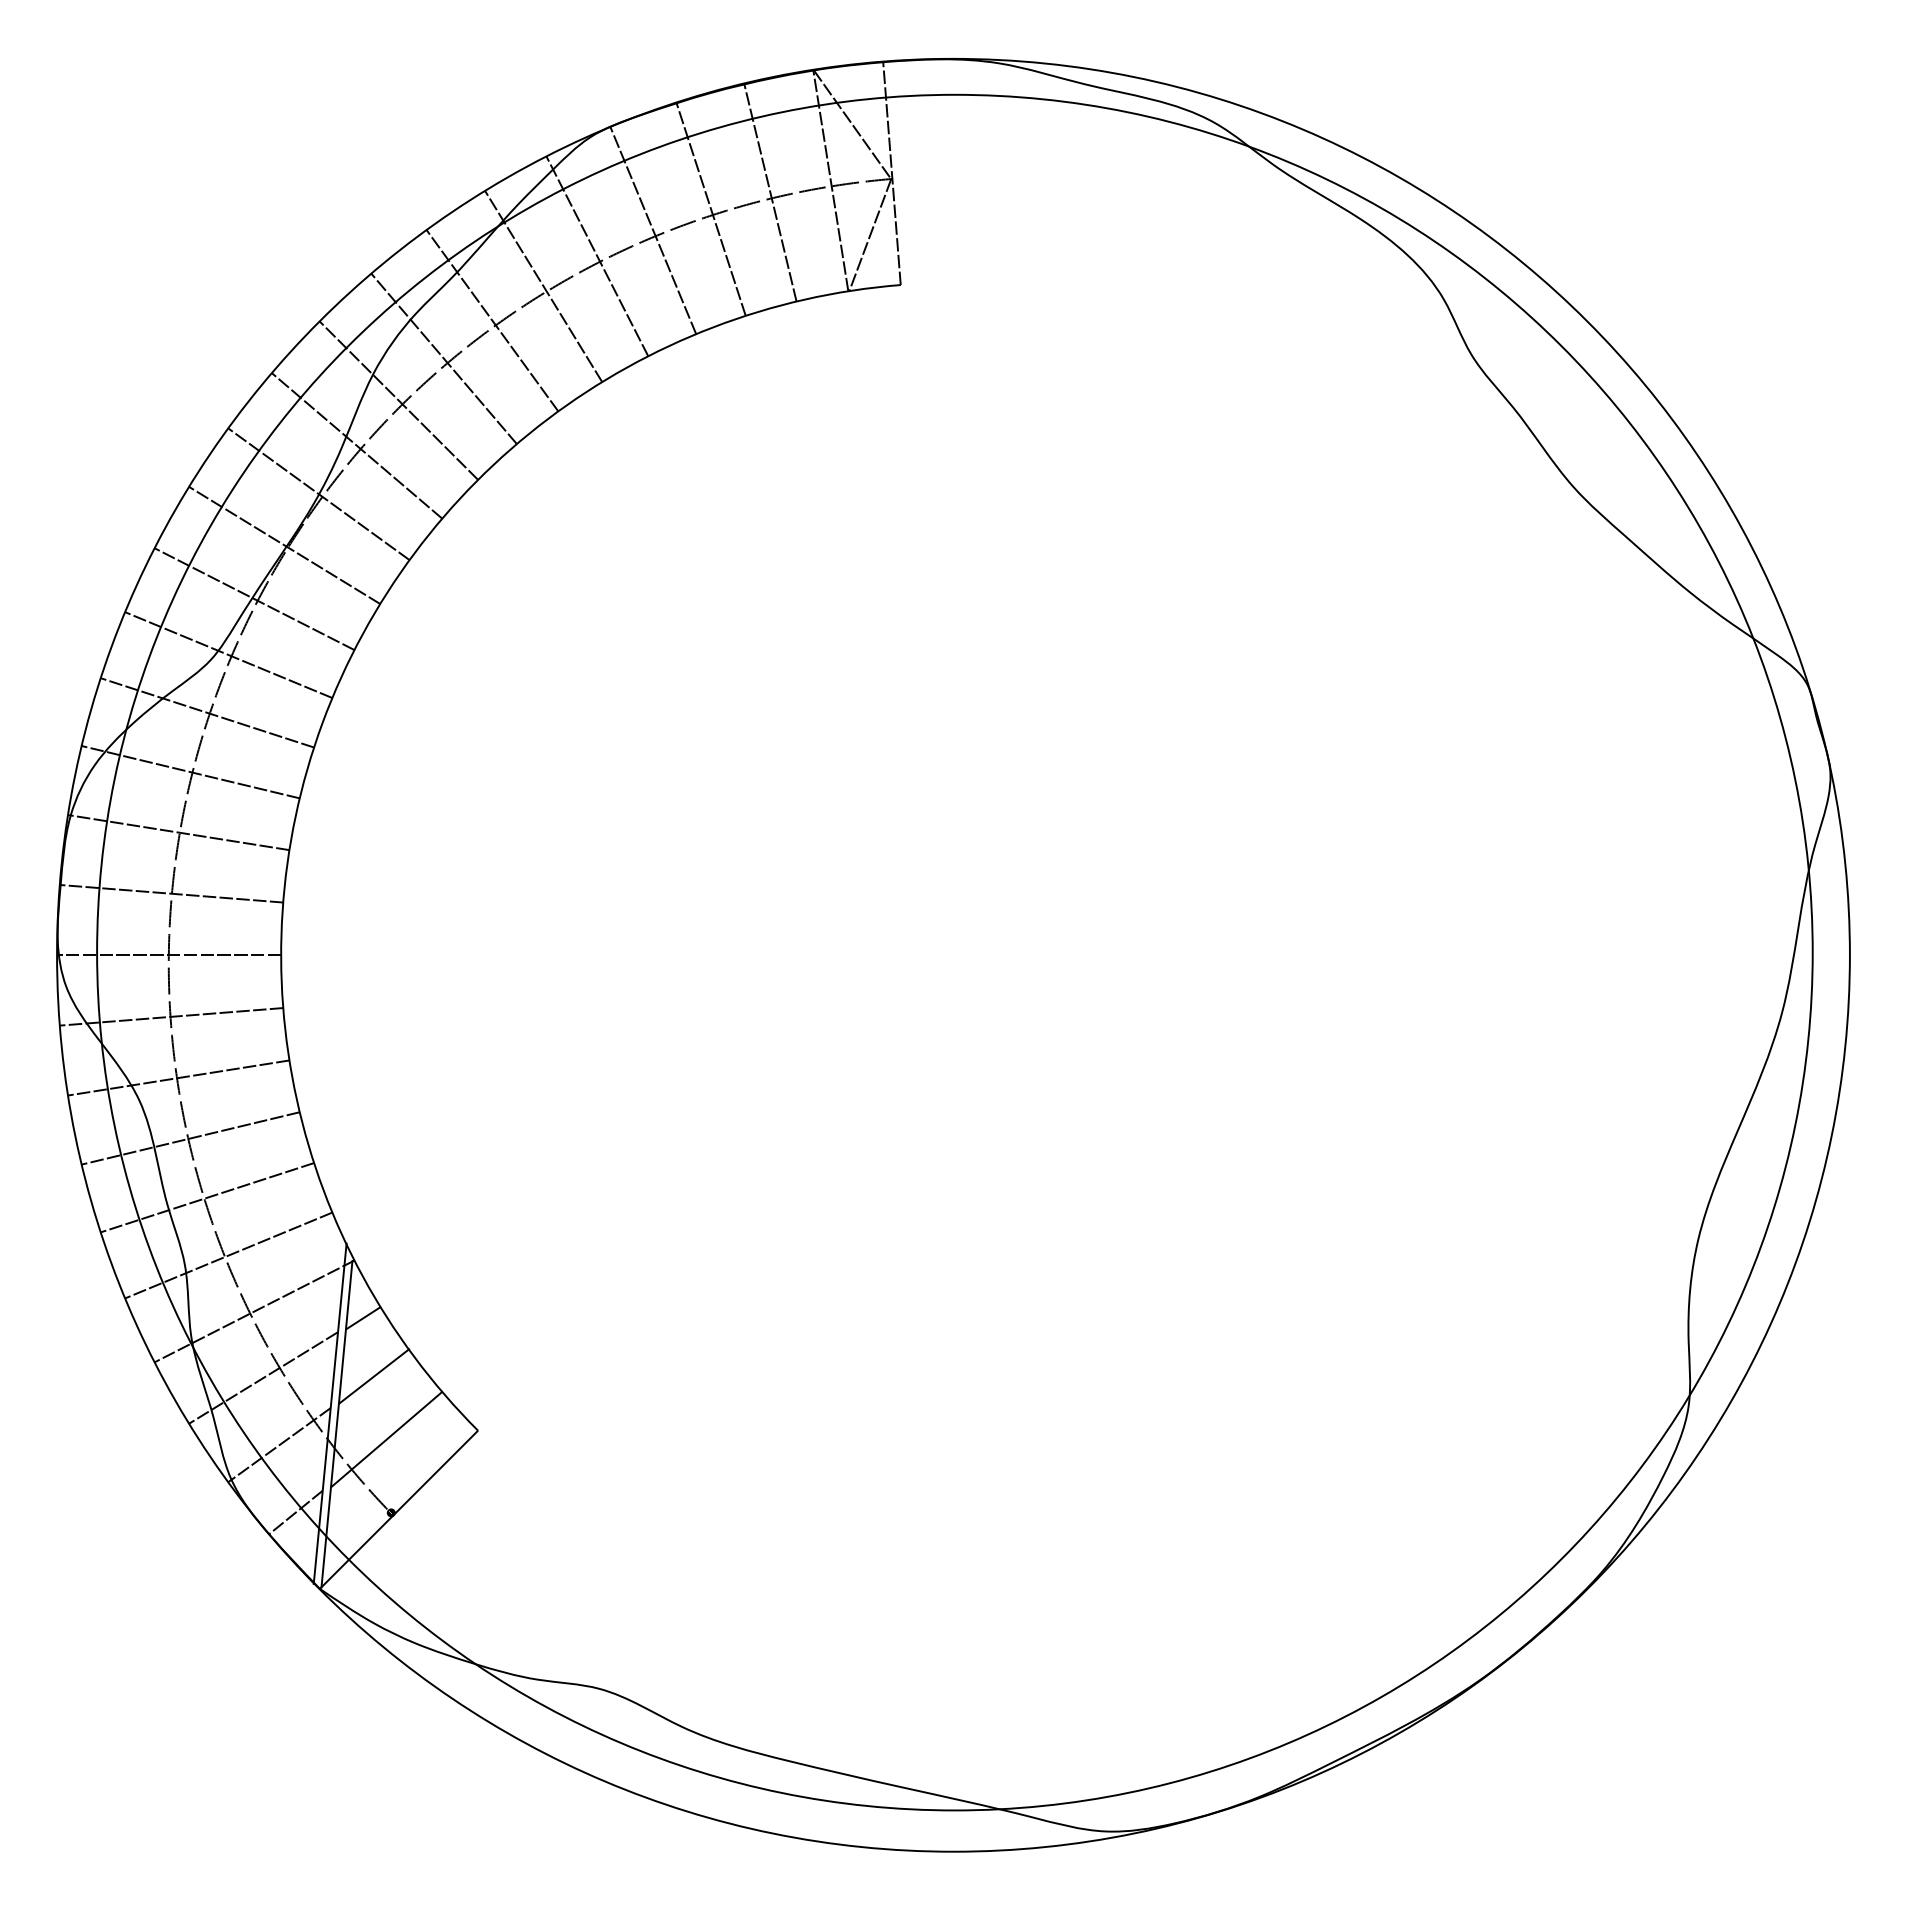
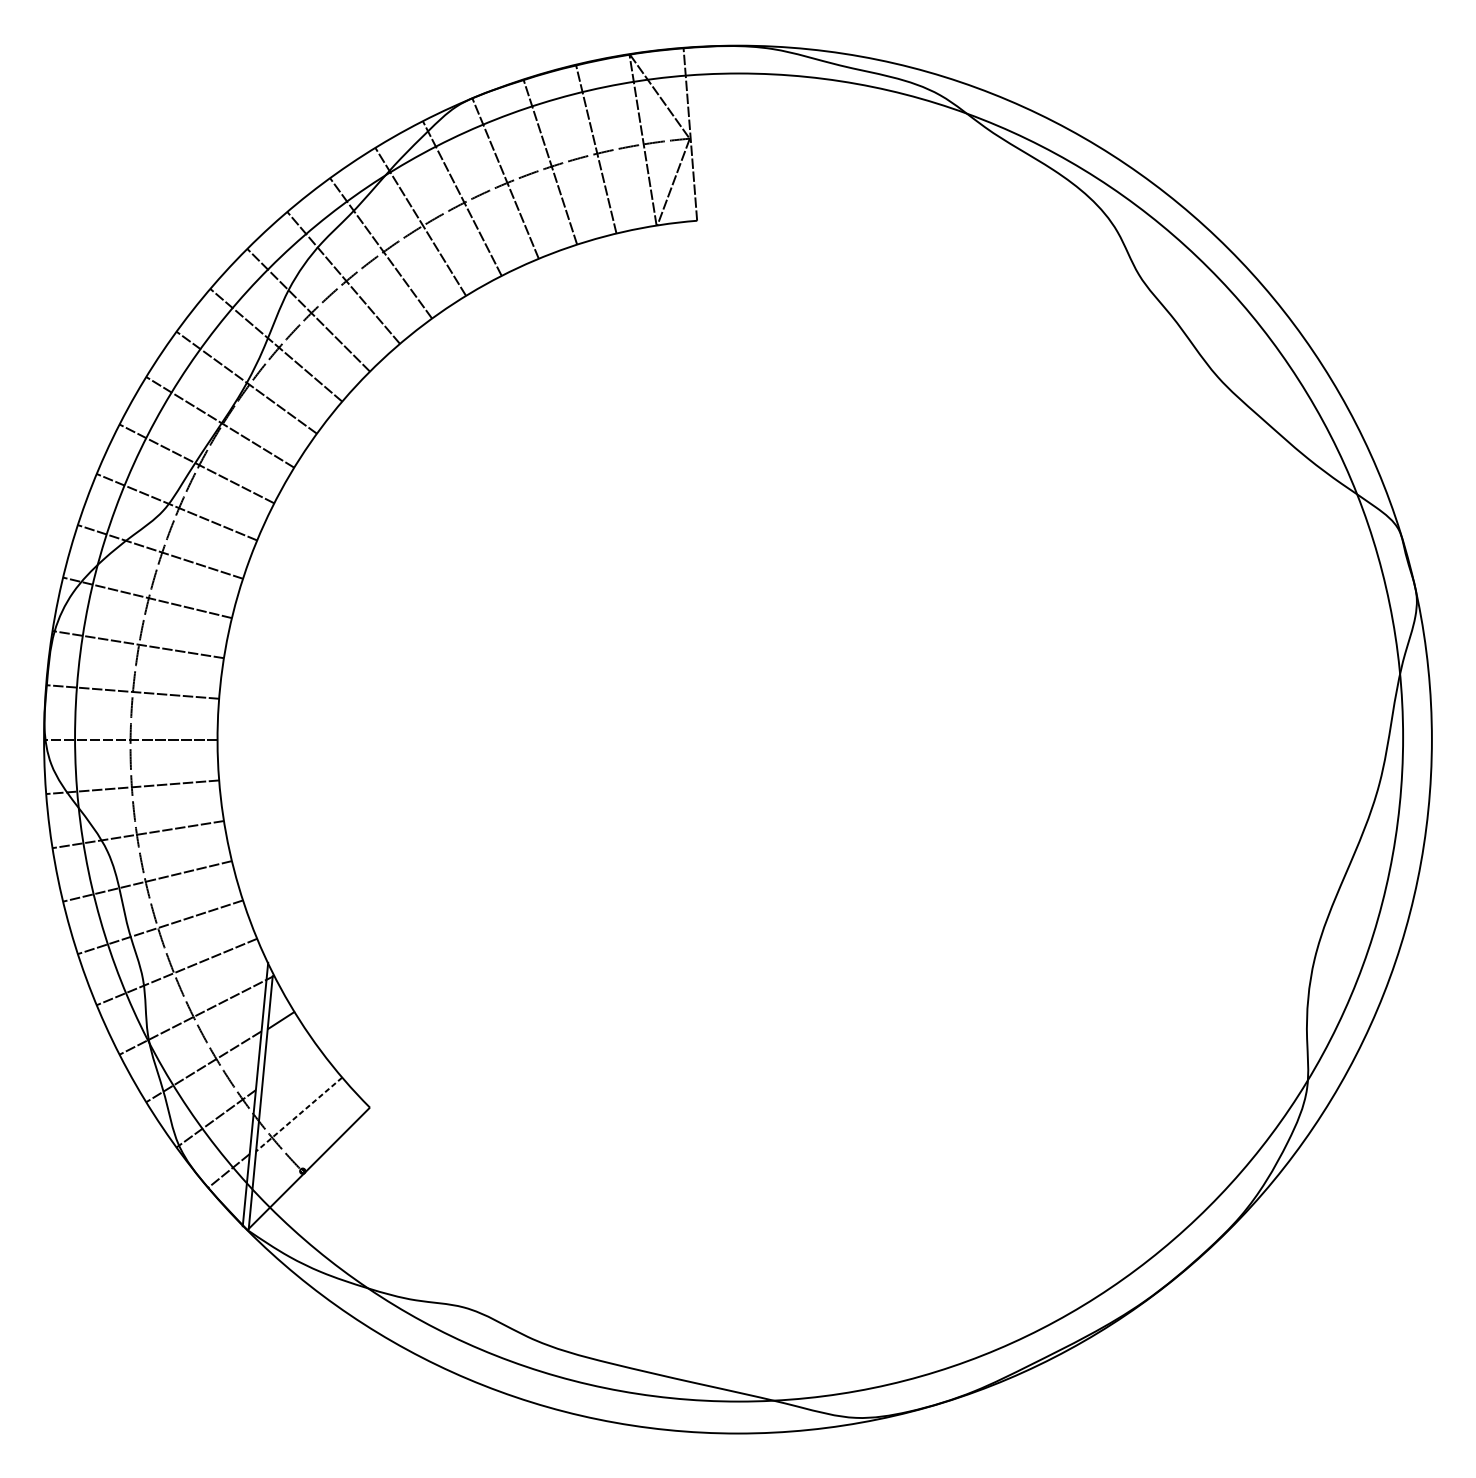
line: (374, 1376) -> (289, 1065), removed
line: (386, 1439) -> (299, 1114), solid -> dashed

